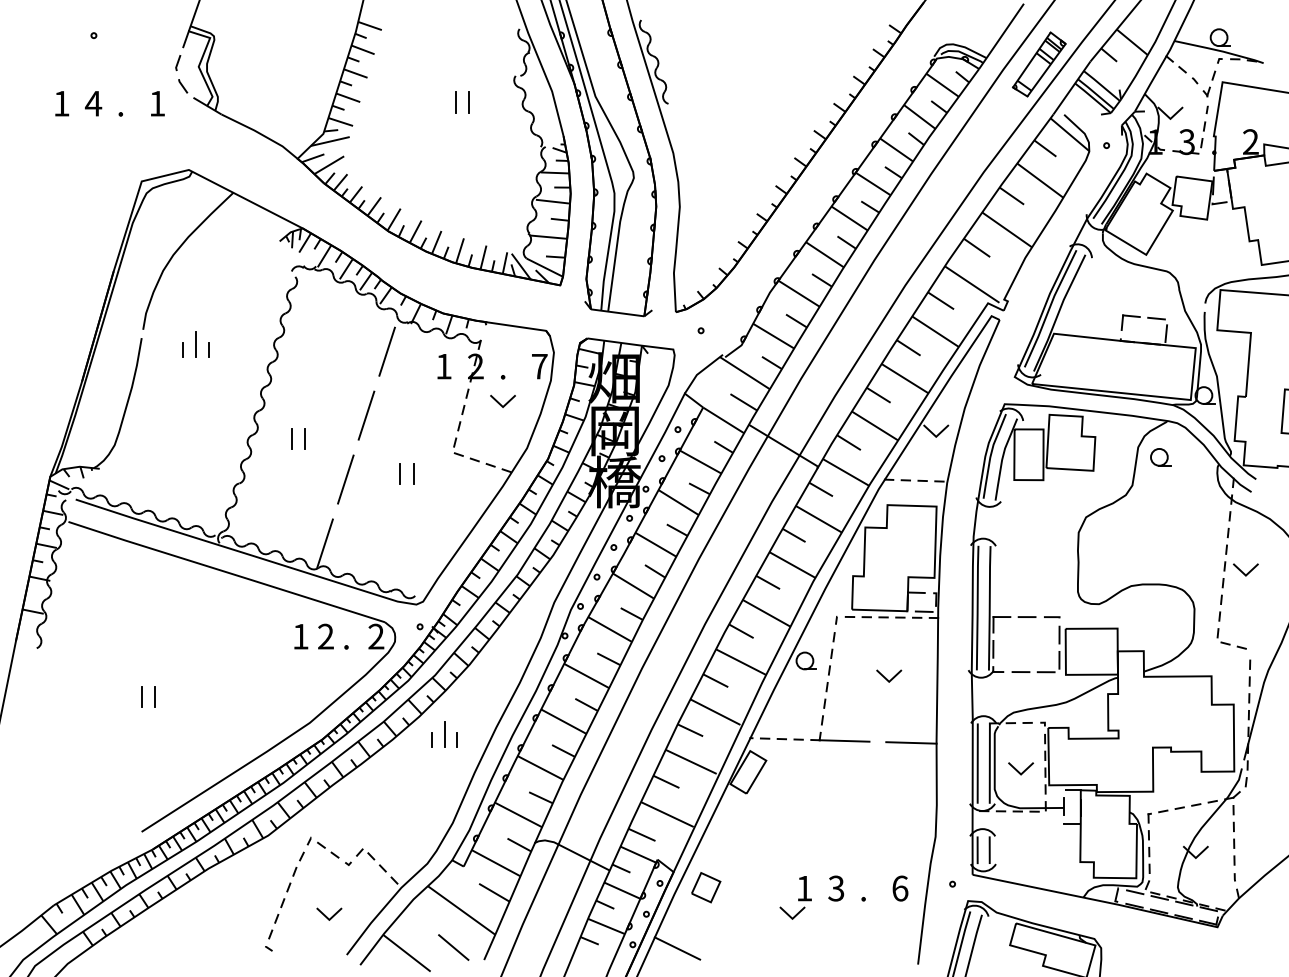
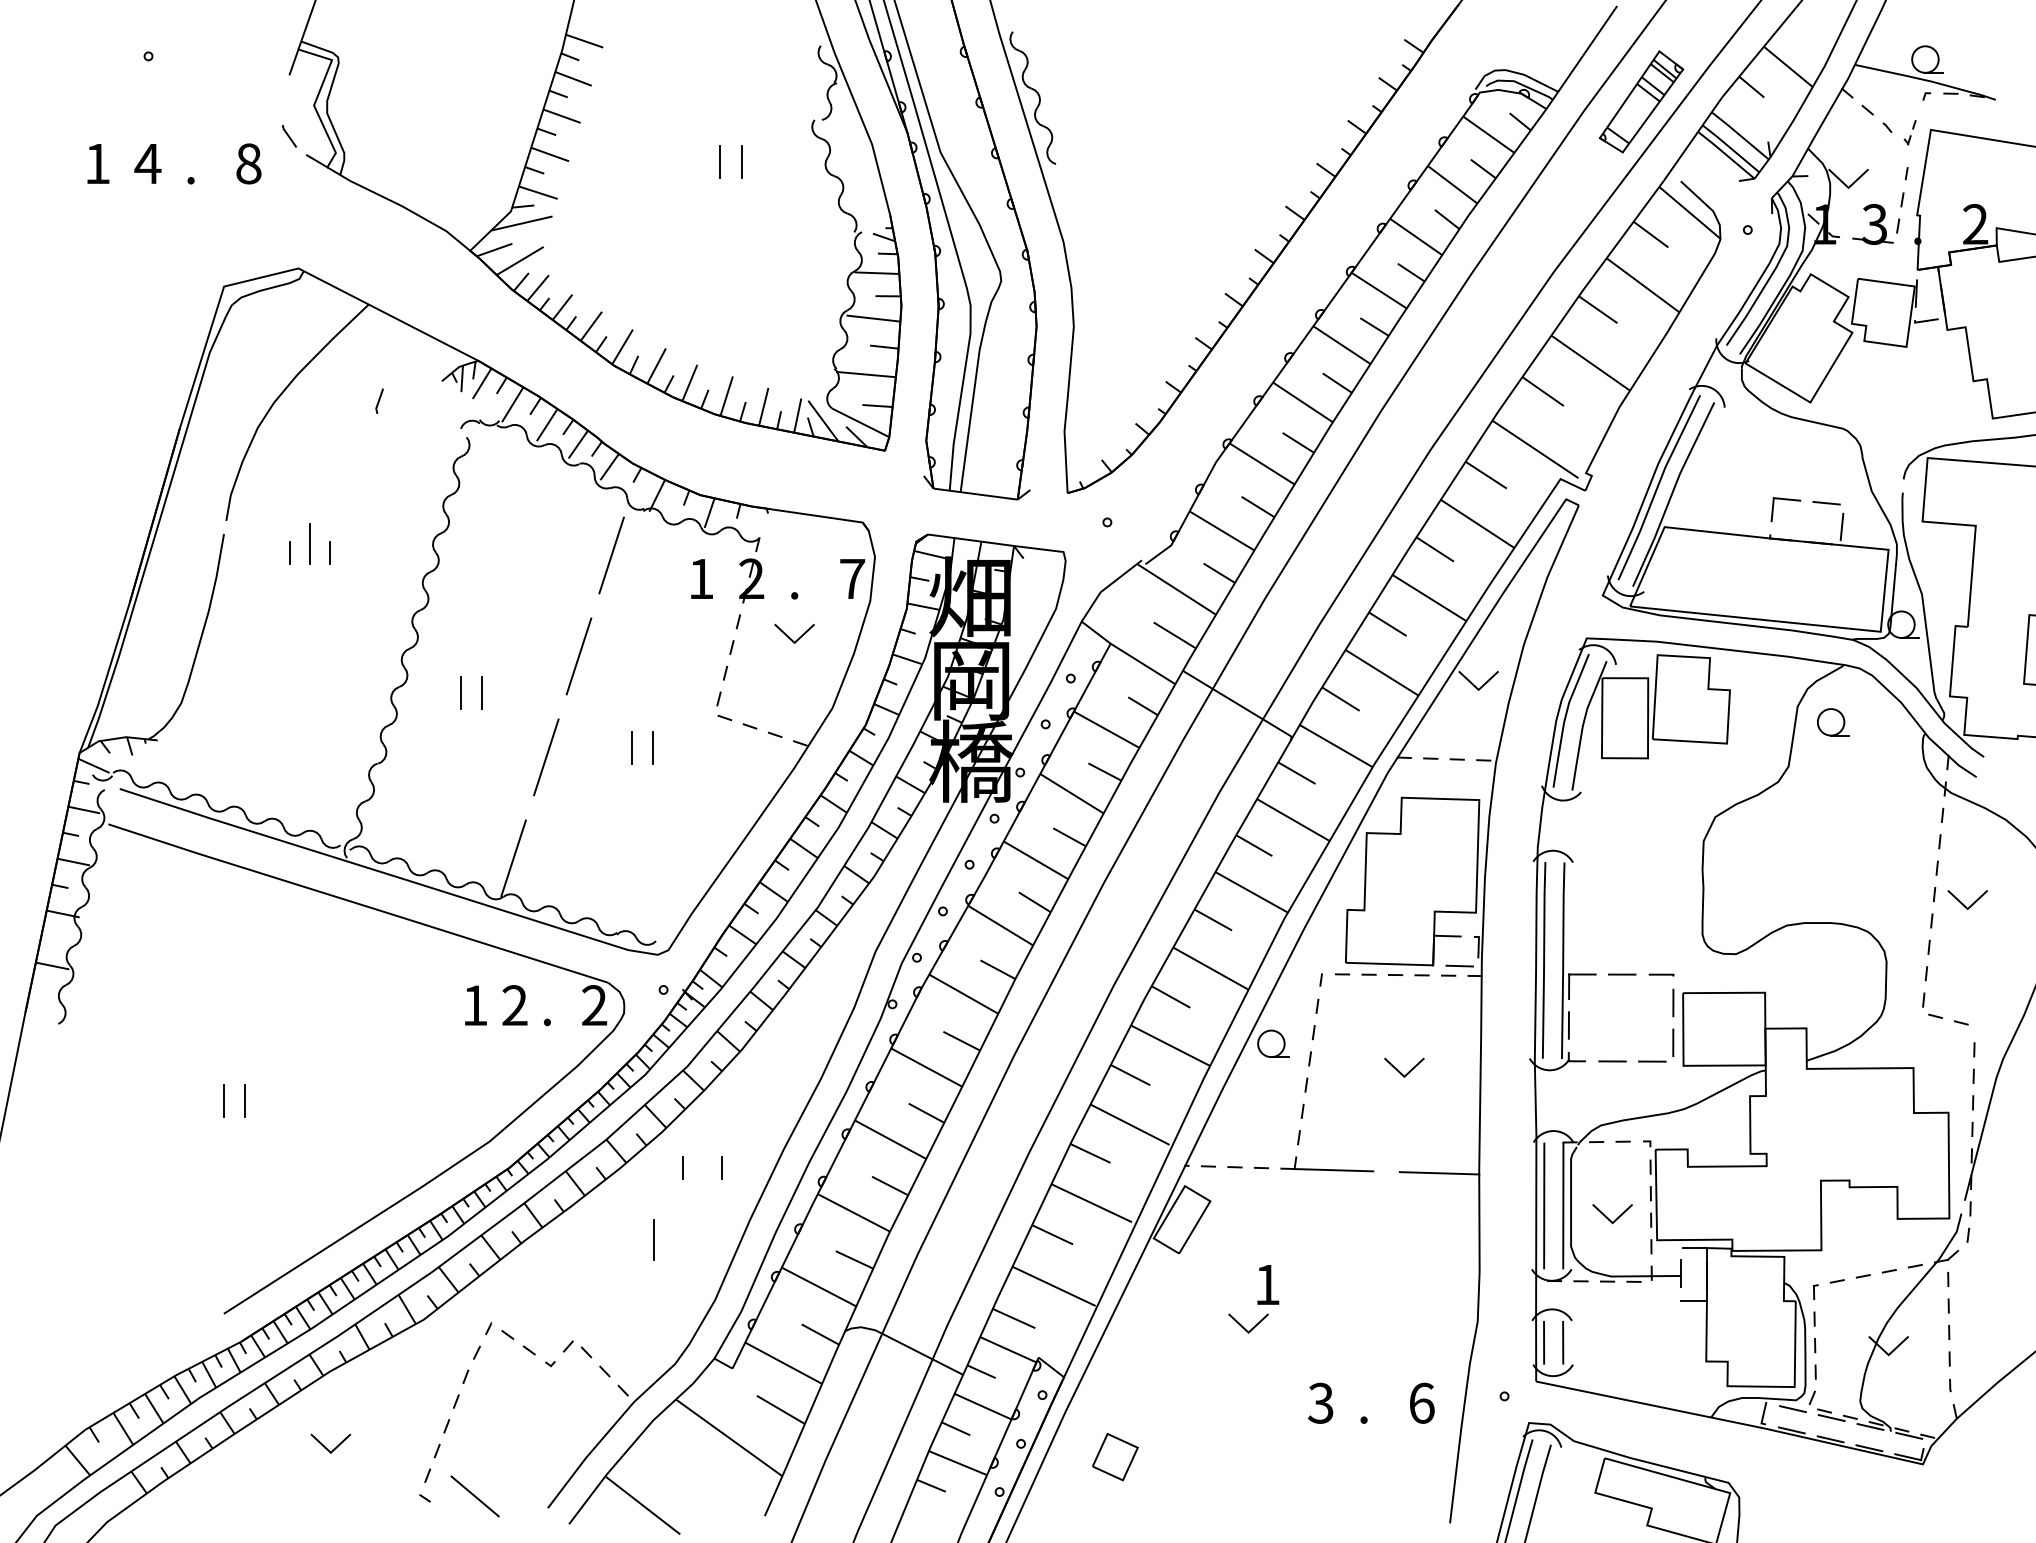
line: (178, 63) -> (380, 401), moved
part: (1209, 83) -> (1910, 131), size x0.6
text: (157, 103) -> (248, 163), 1 -> 8
line: (444, 734) -> (653, 1240), moved
part: (706, 887) -> (1115, 1456), moved
part: (795, 897) -> (1253, 1298), moved
line: (326, 915) -> (326, 1445), moved
line: (453, 947) -> (474, 1496), moved
line: (677, 948) -> (1070, 1497), removed

